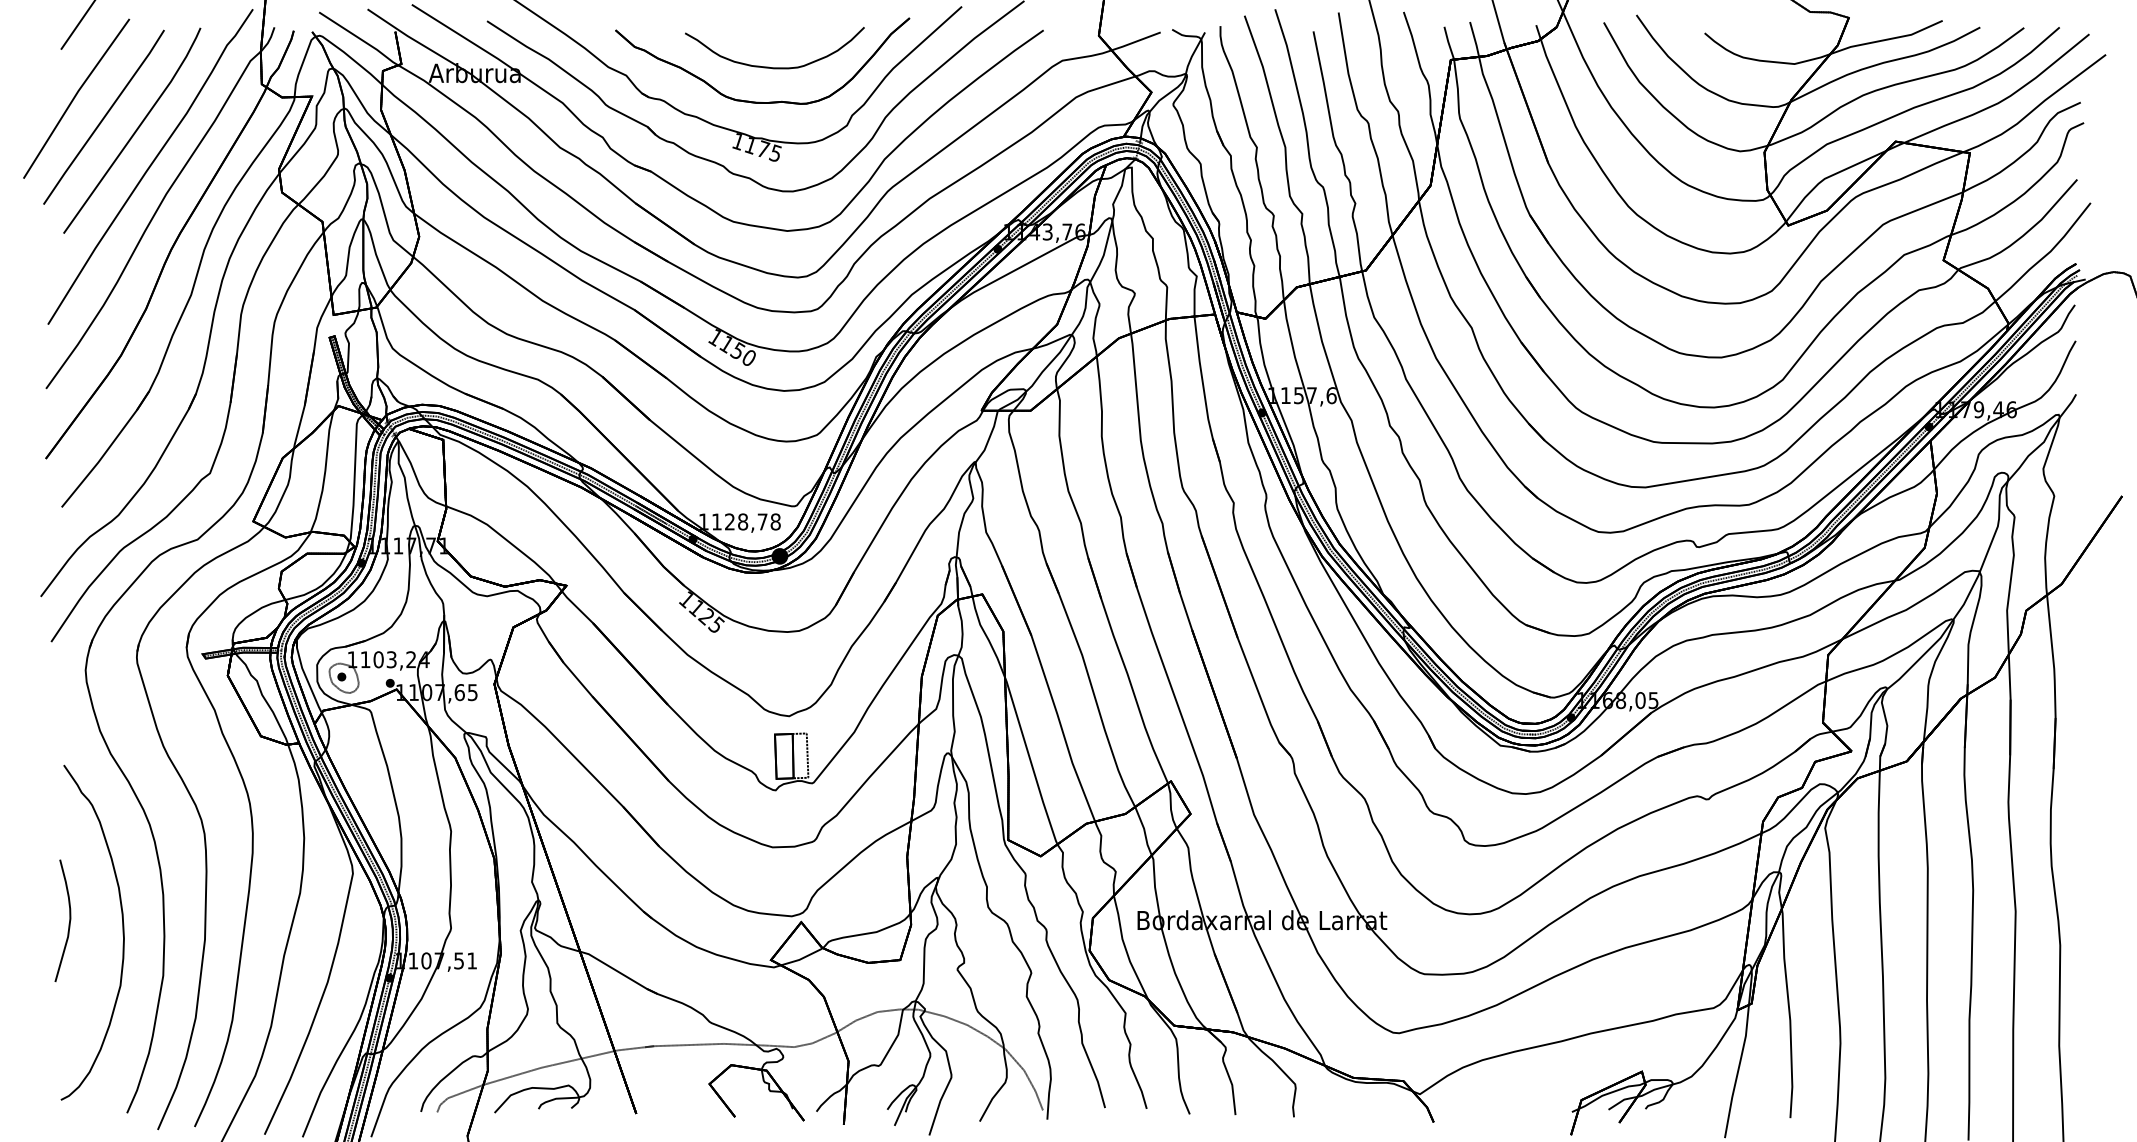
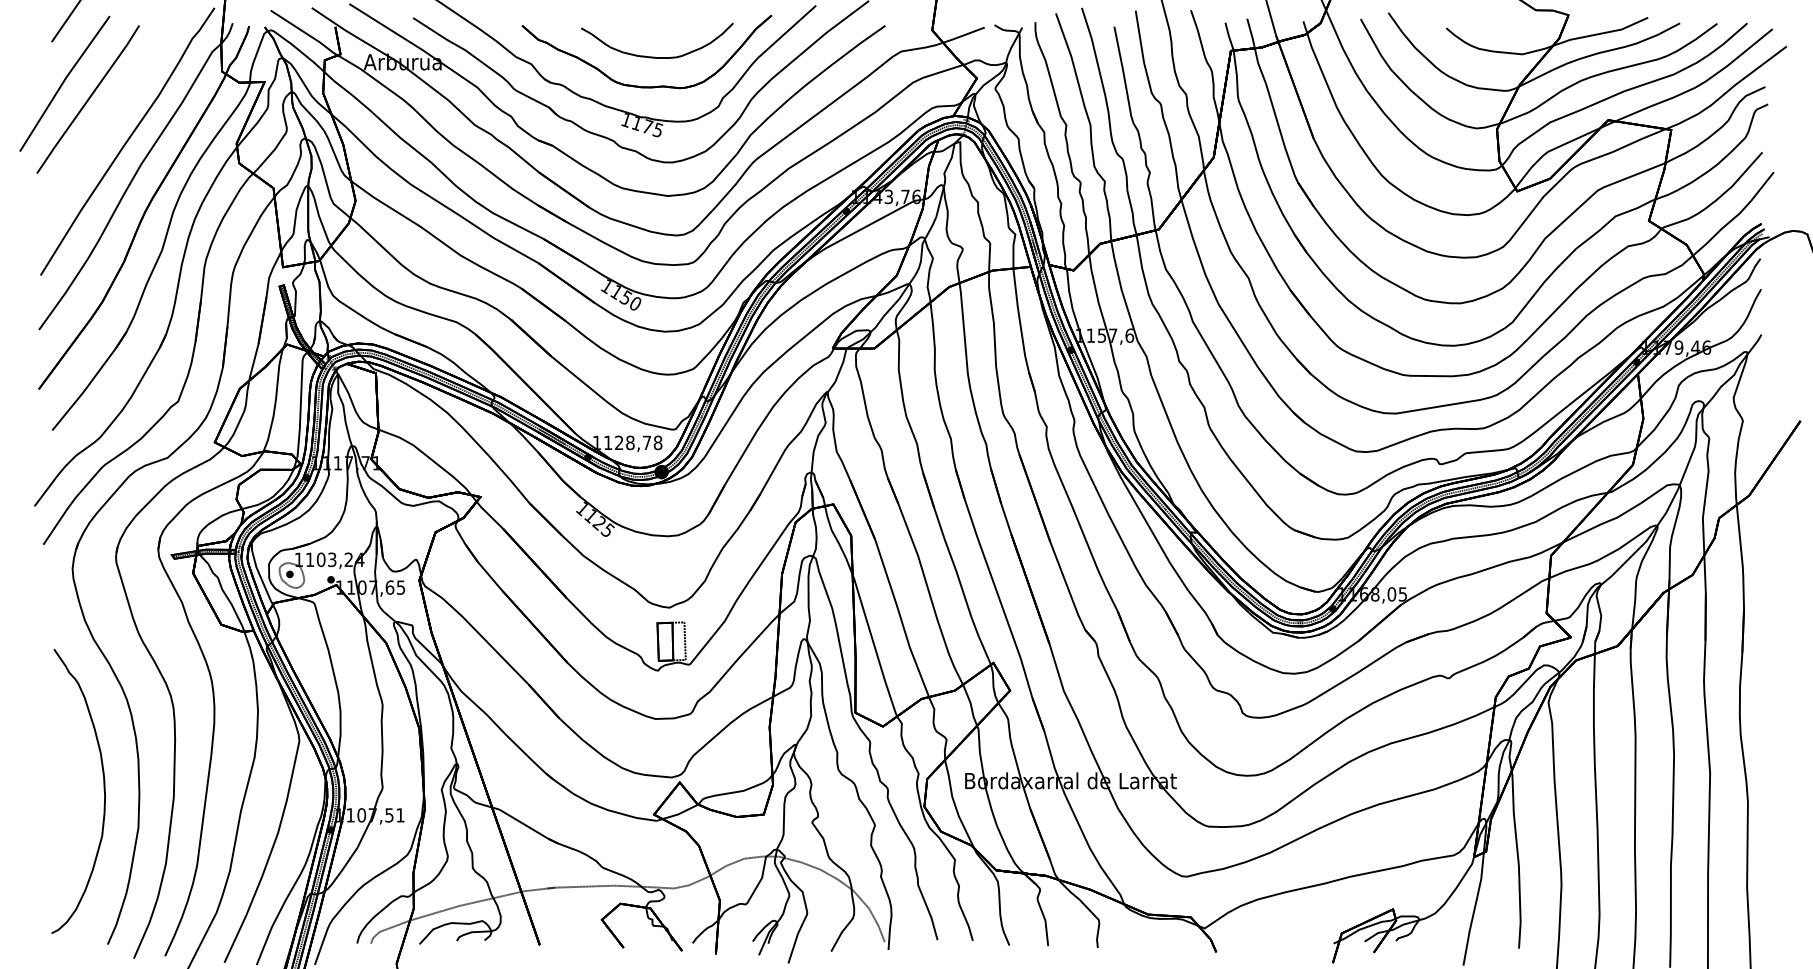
line: (133, 132) -> (113, 112), removed
curve: (69, 921) -> (58, 781), removed

